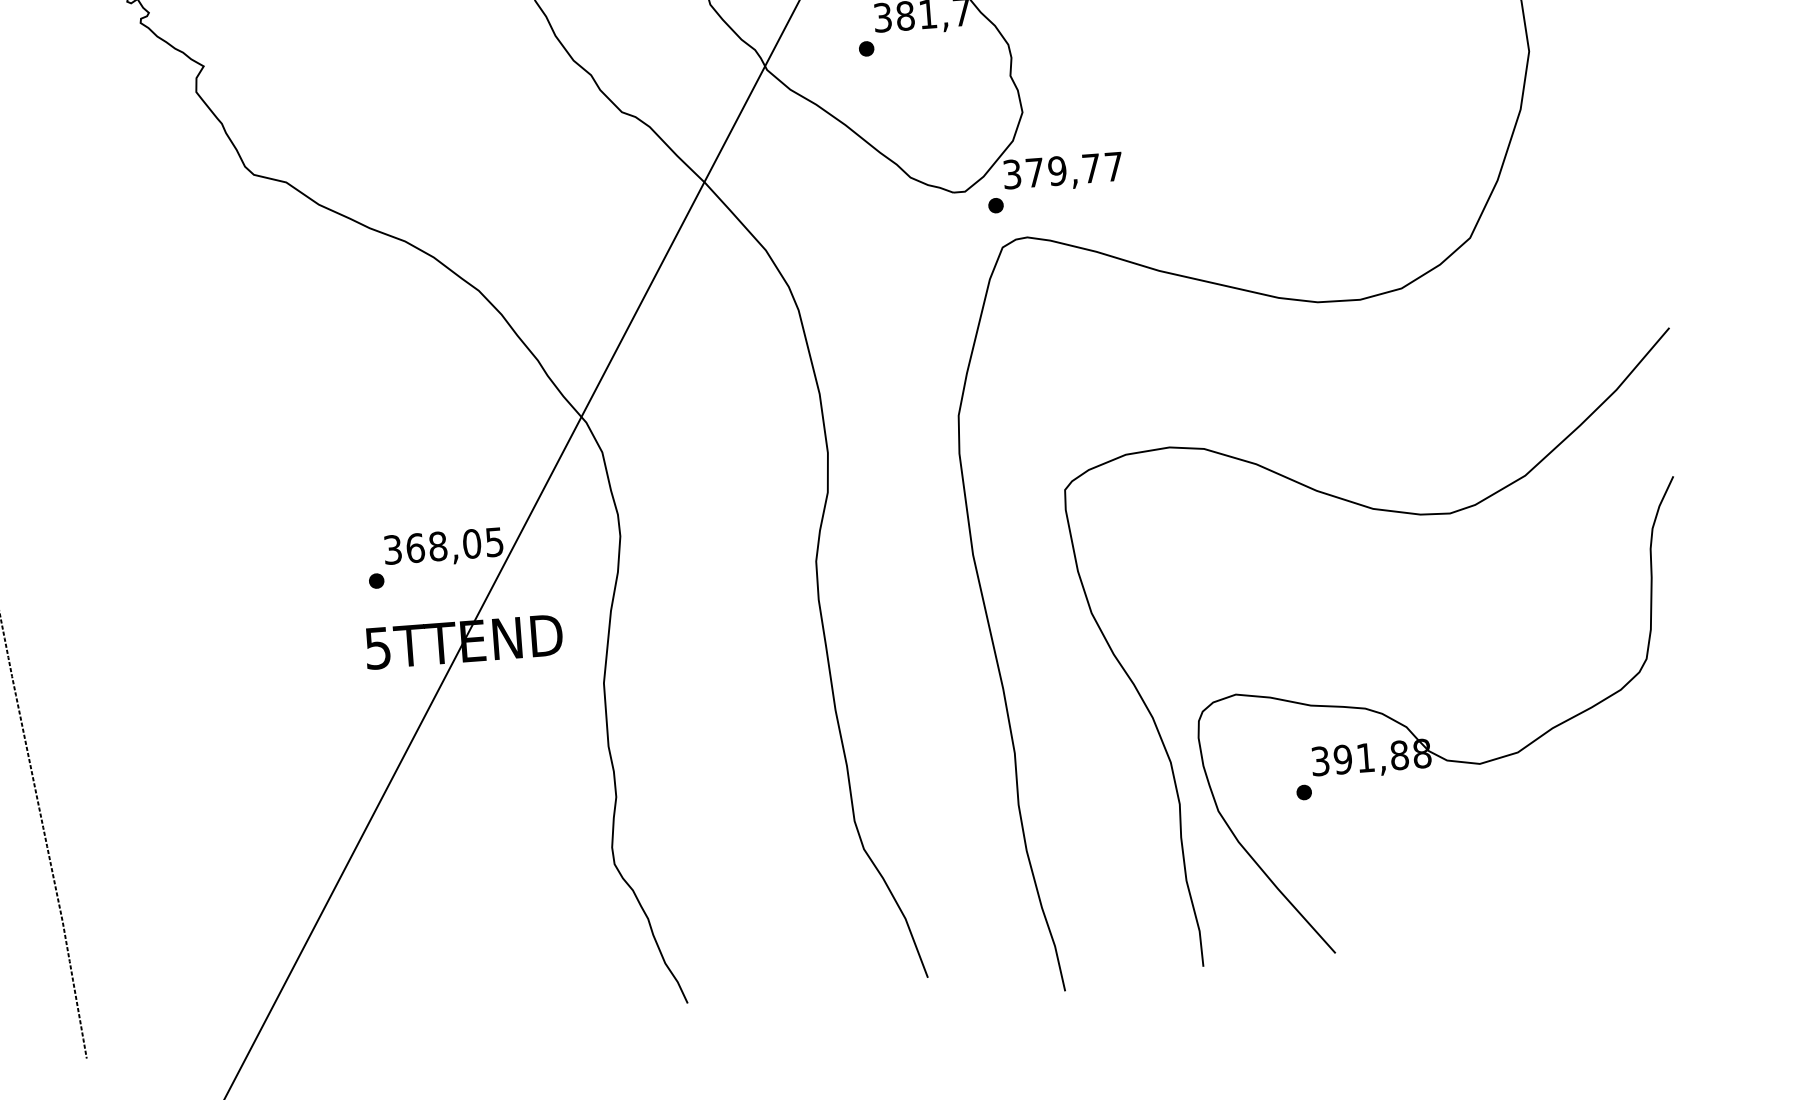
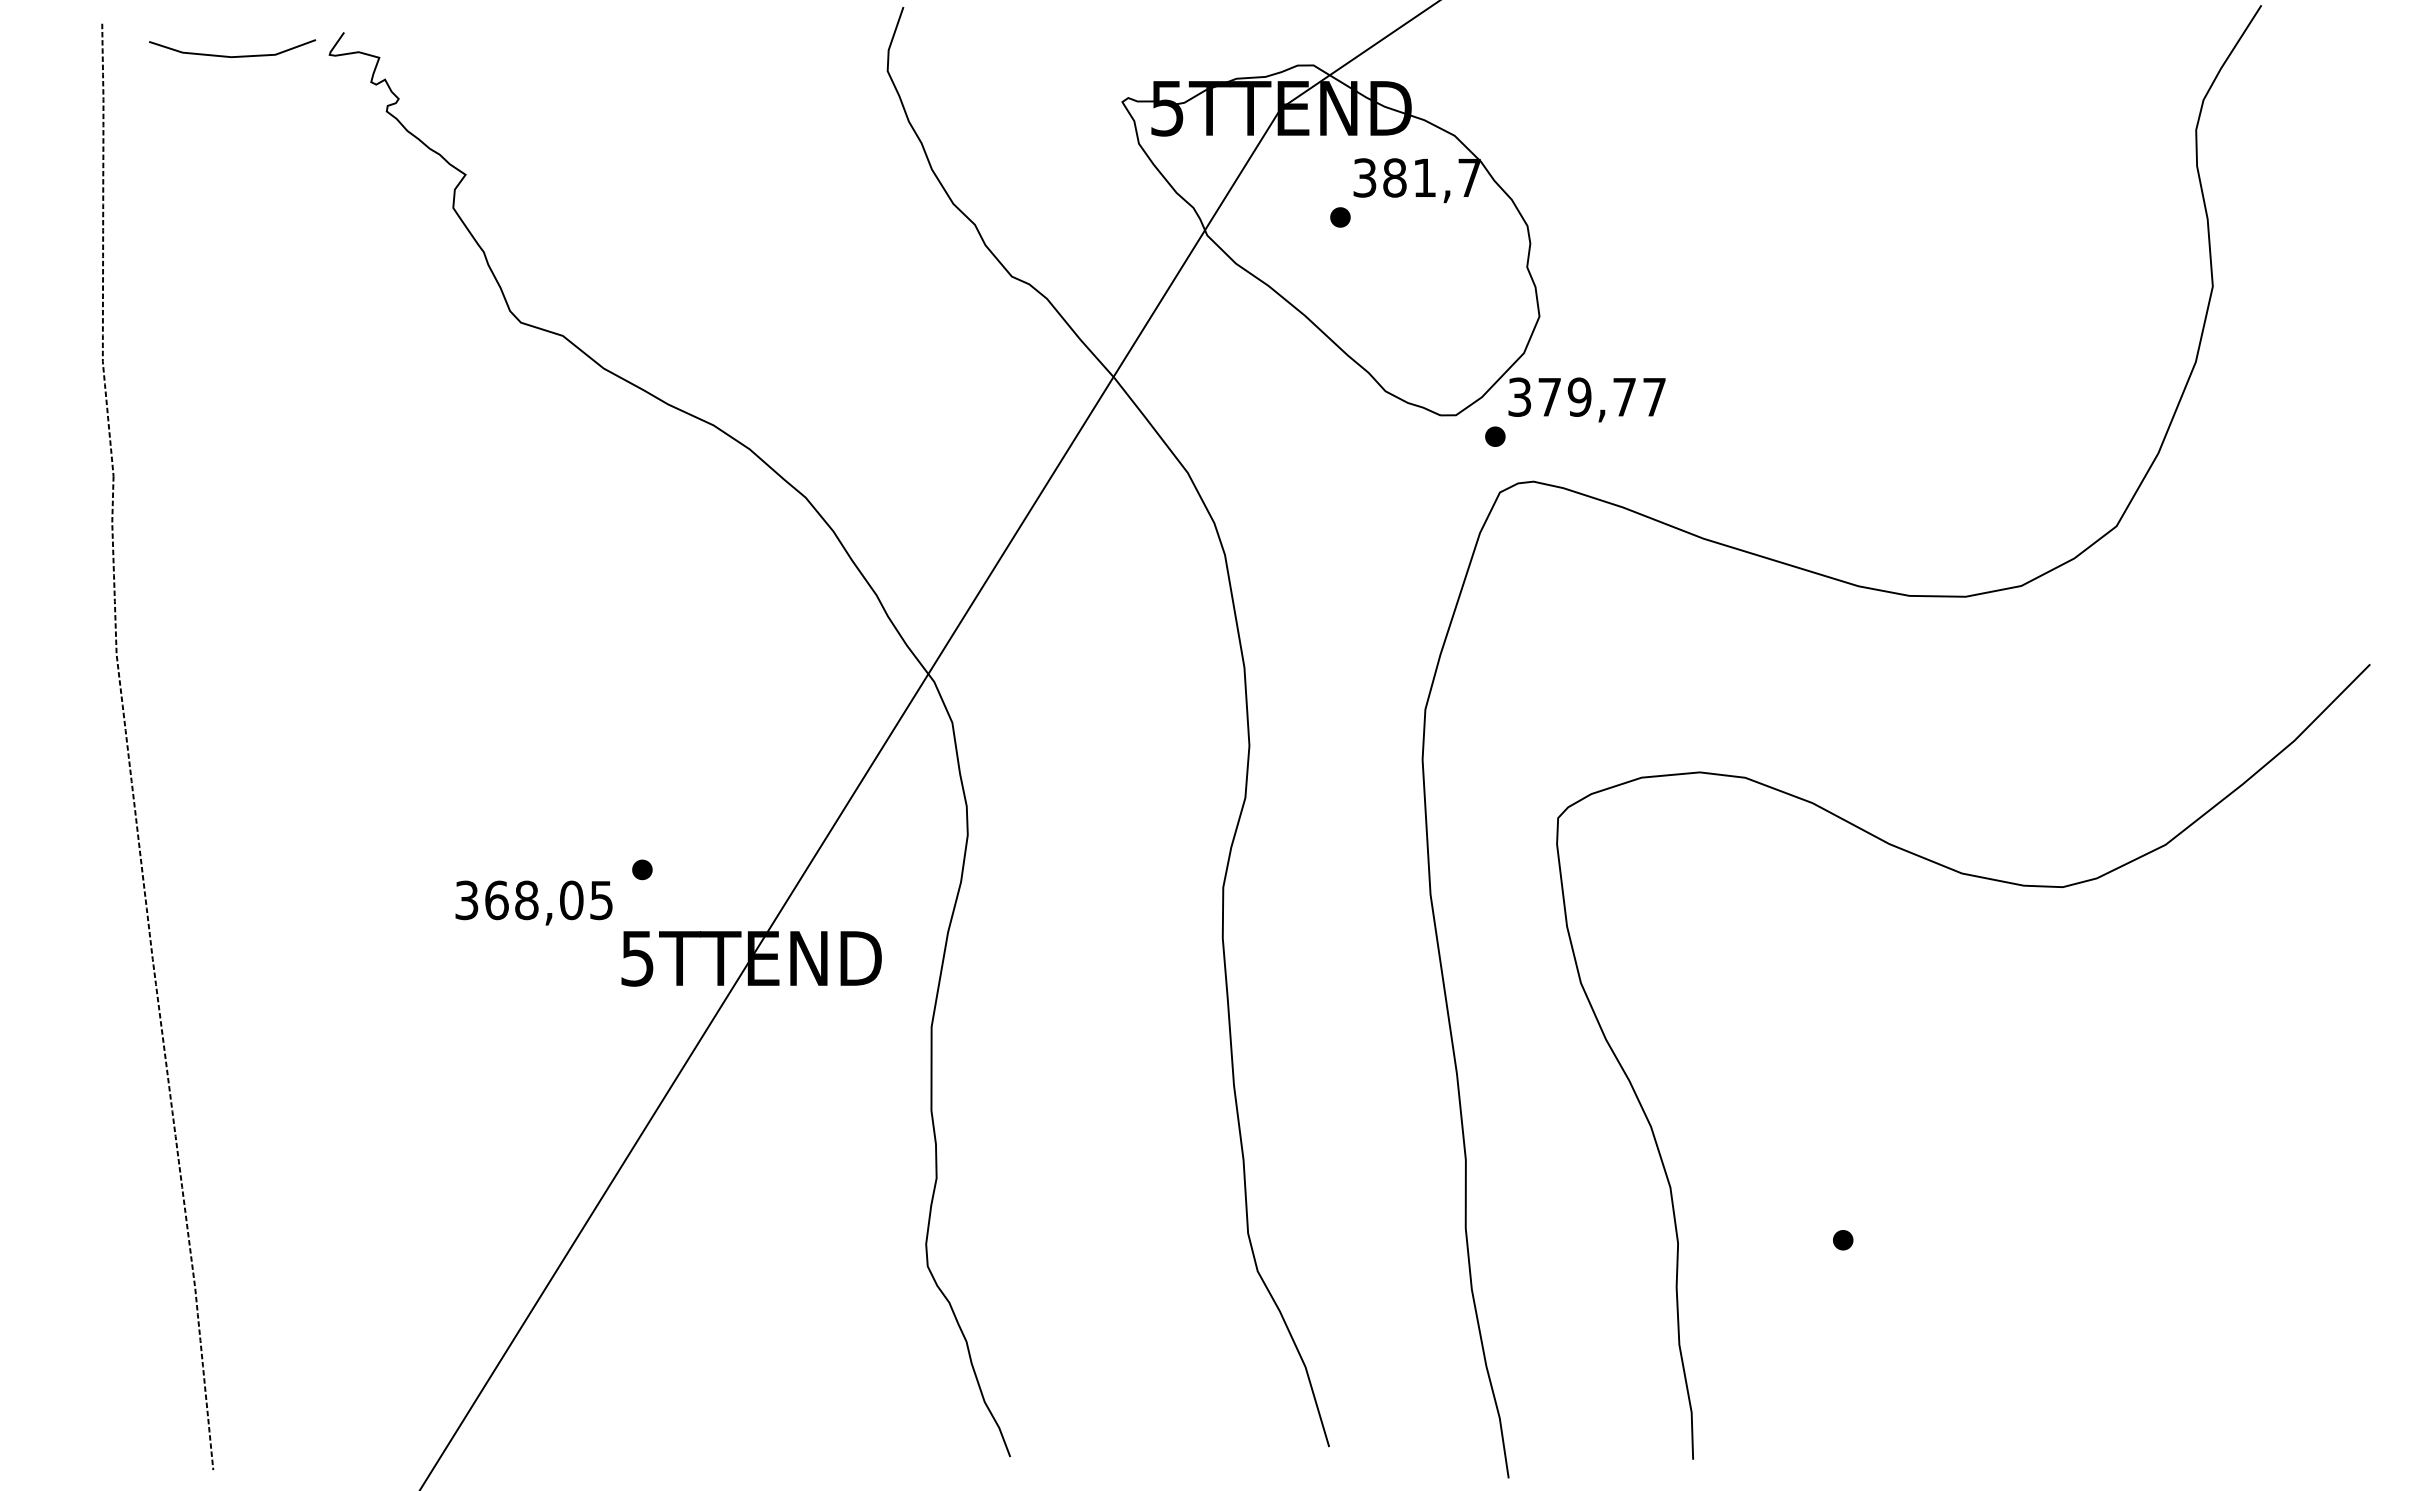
text: (443, 547) -> (533, 902), moved
part: (1426, 739) -> (2009, 1182), removed

